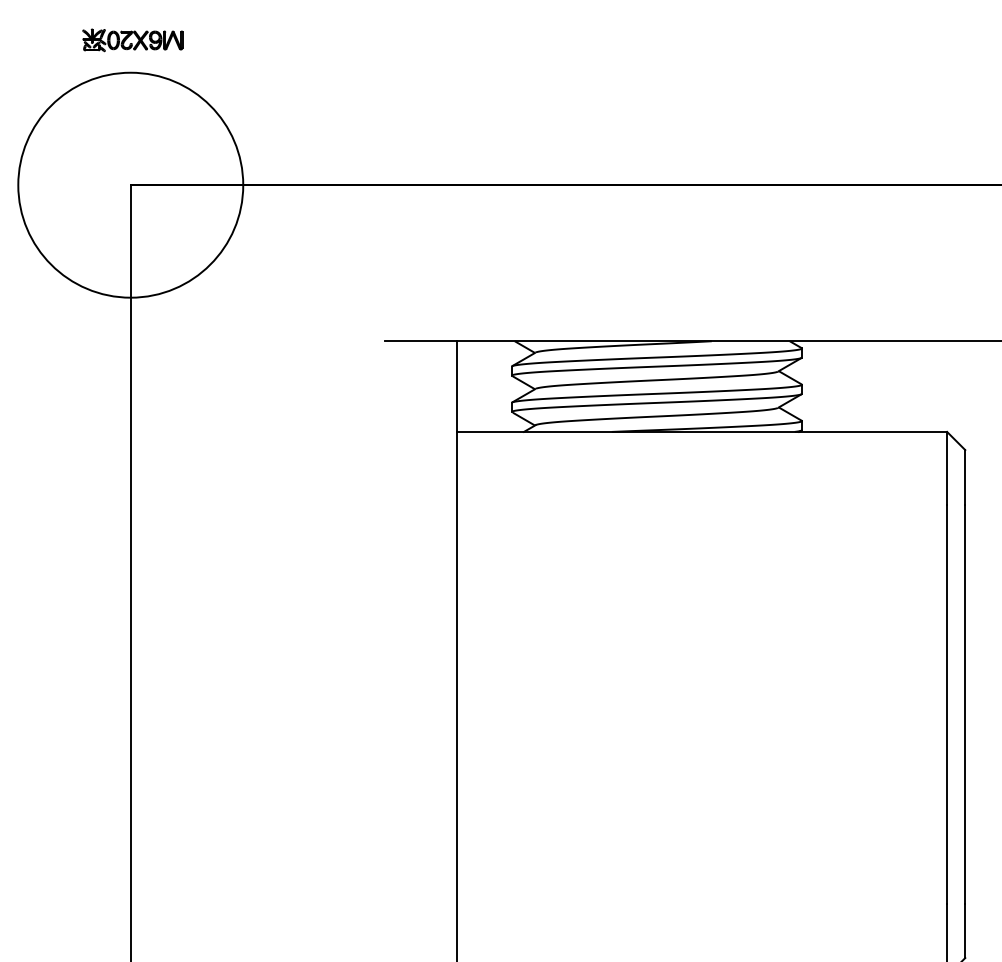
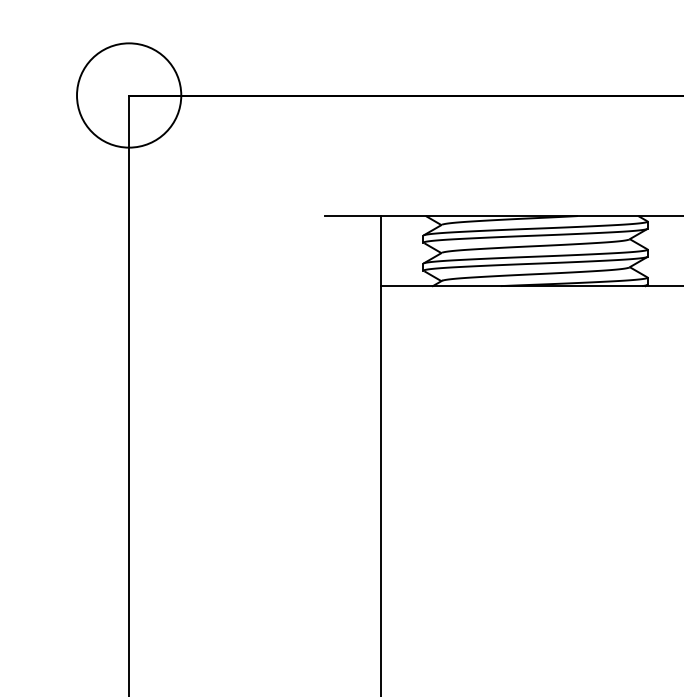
circle: (130, 184) -> (128, 94), size x0.6

